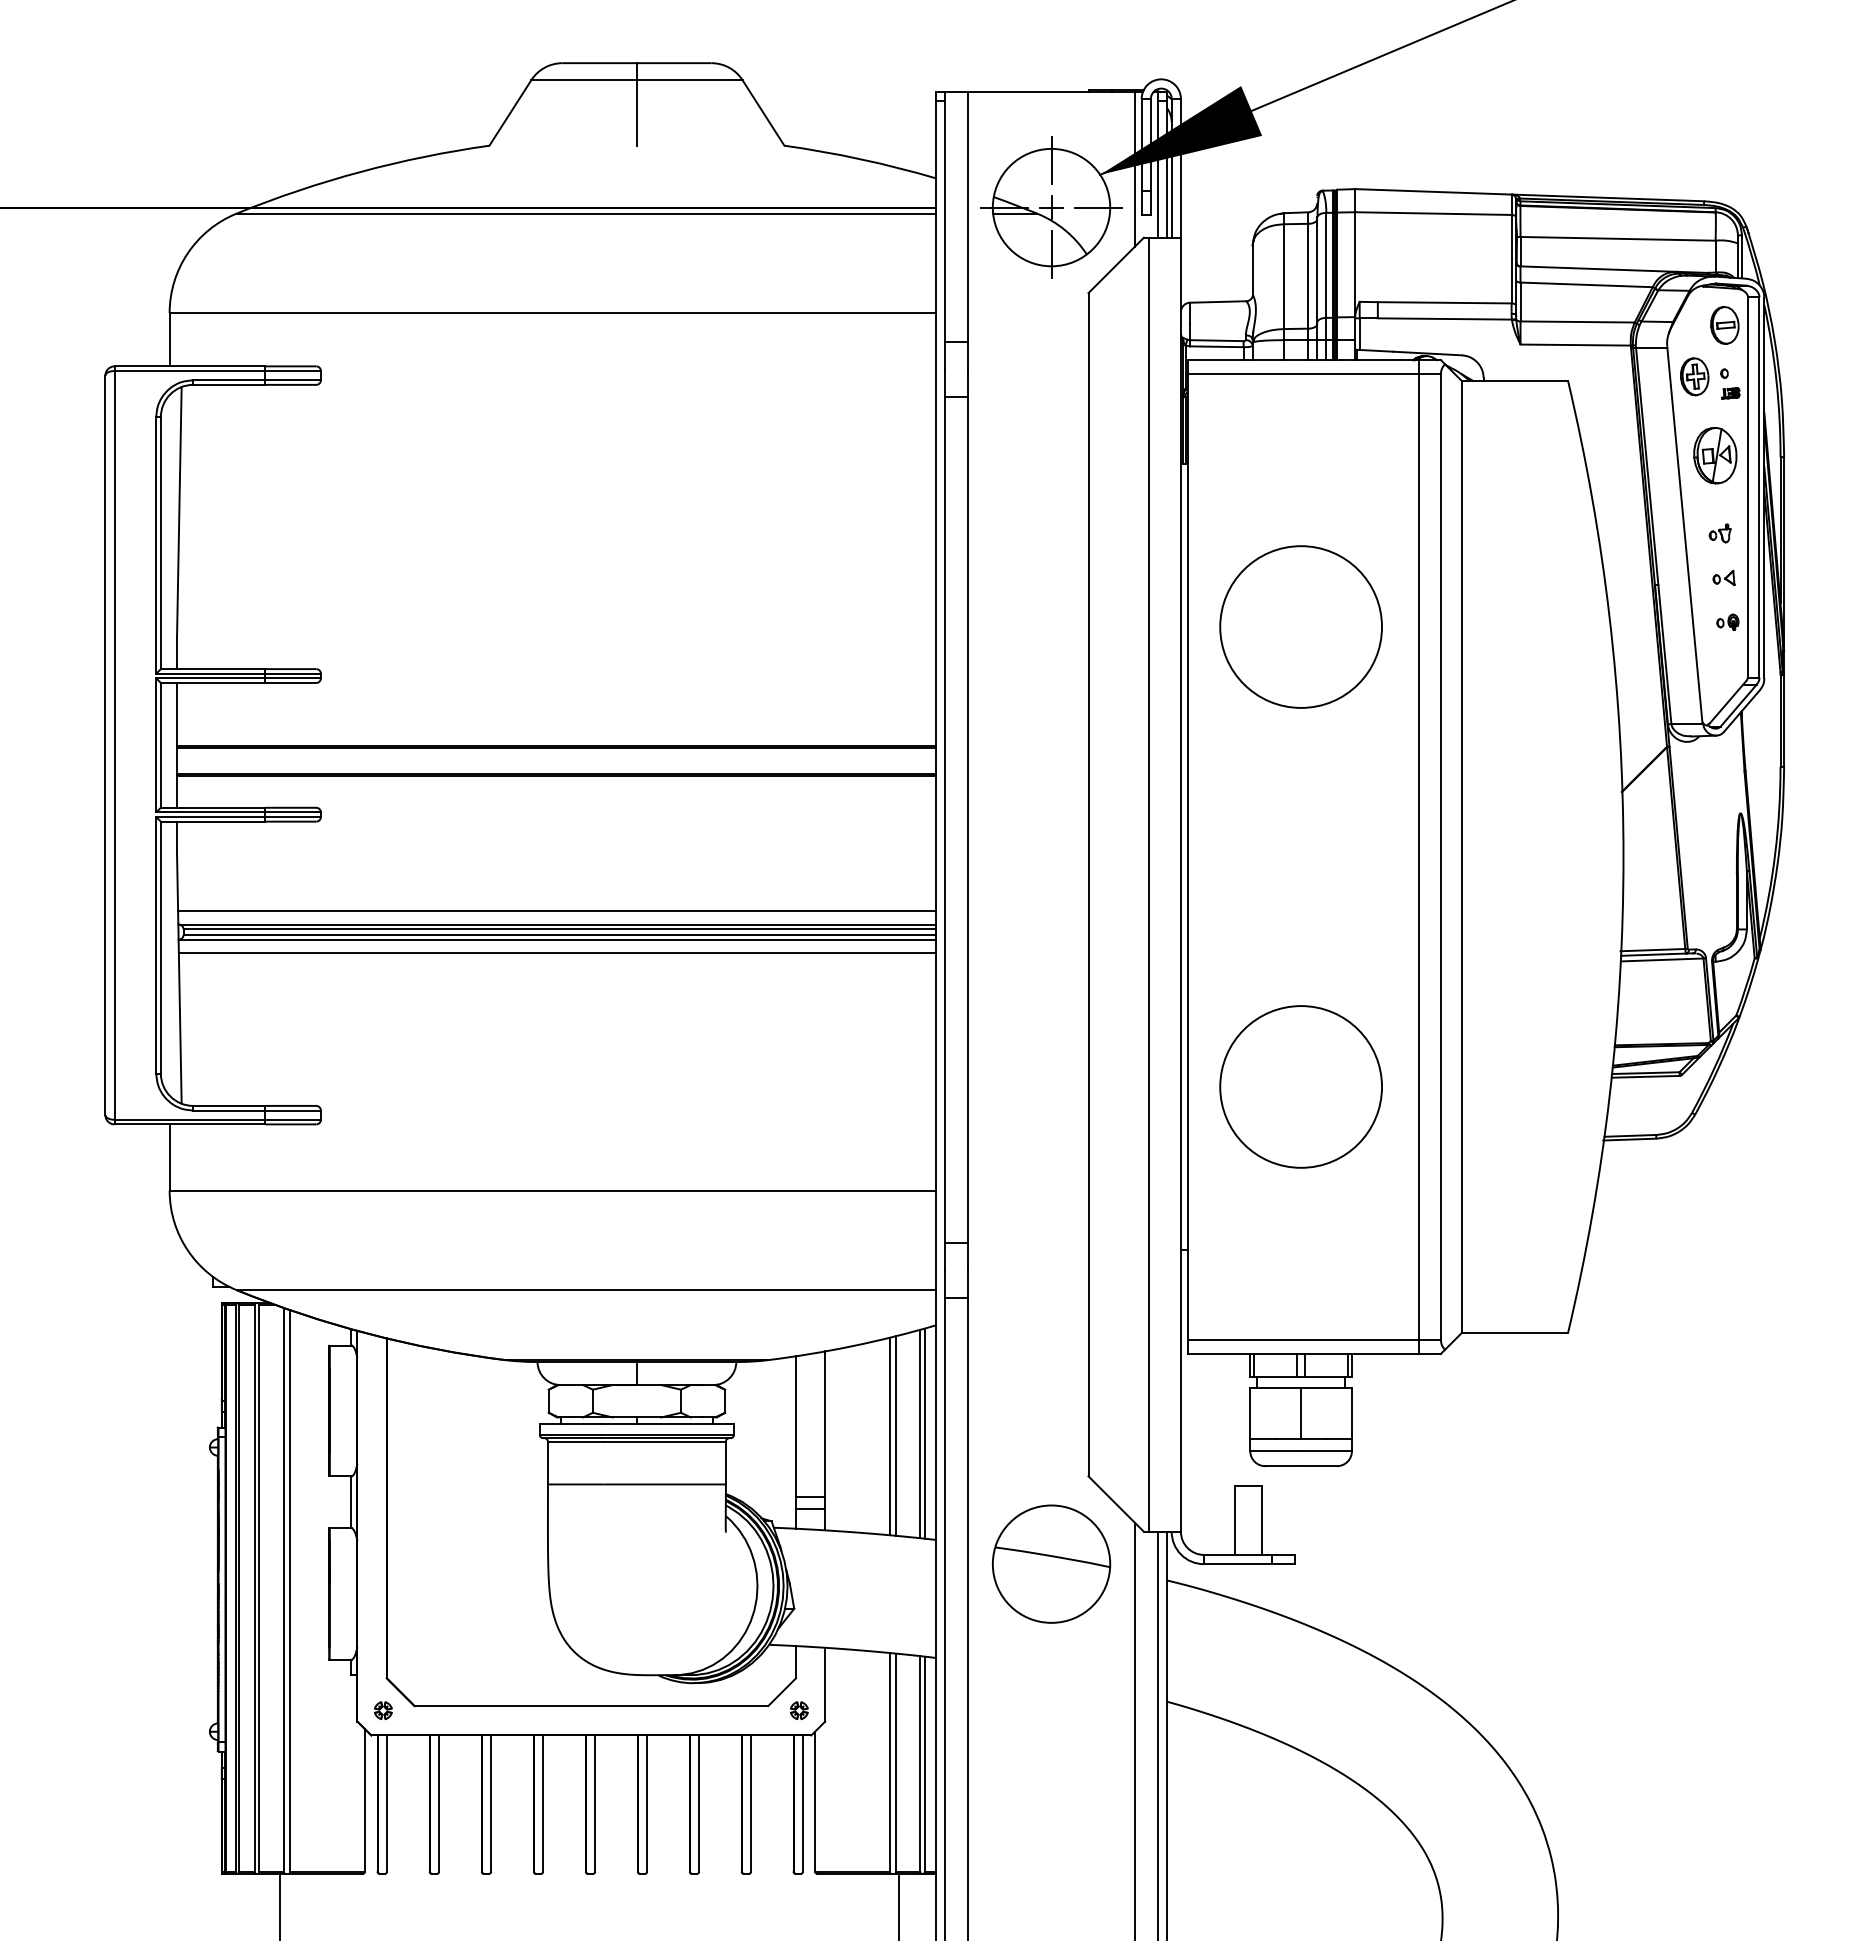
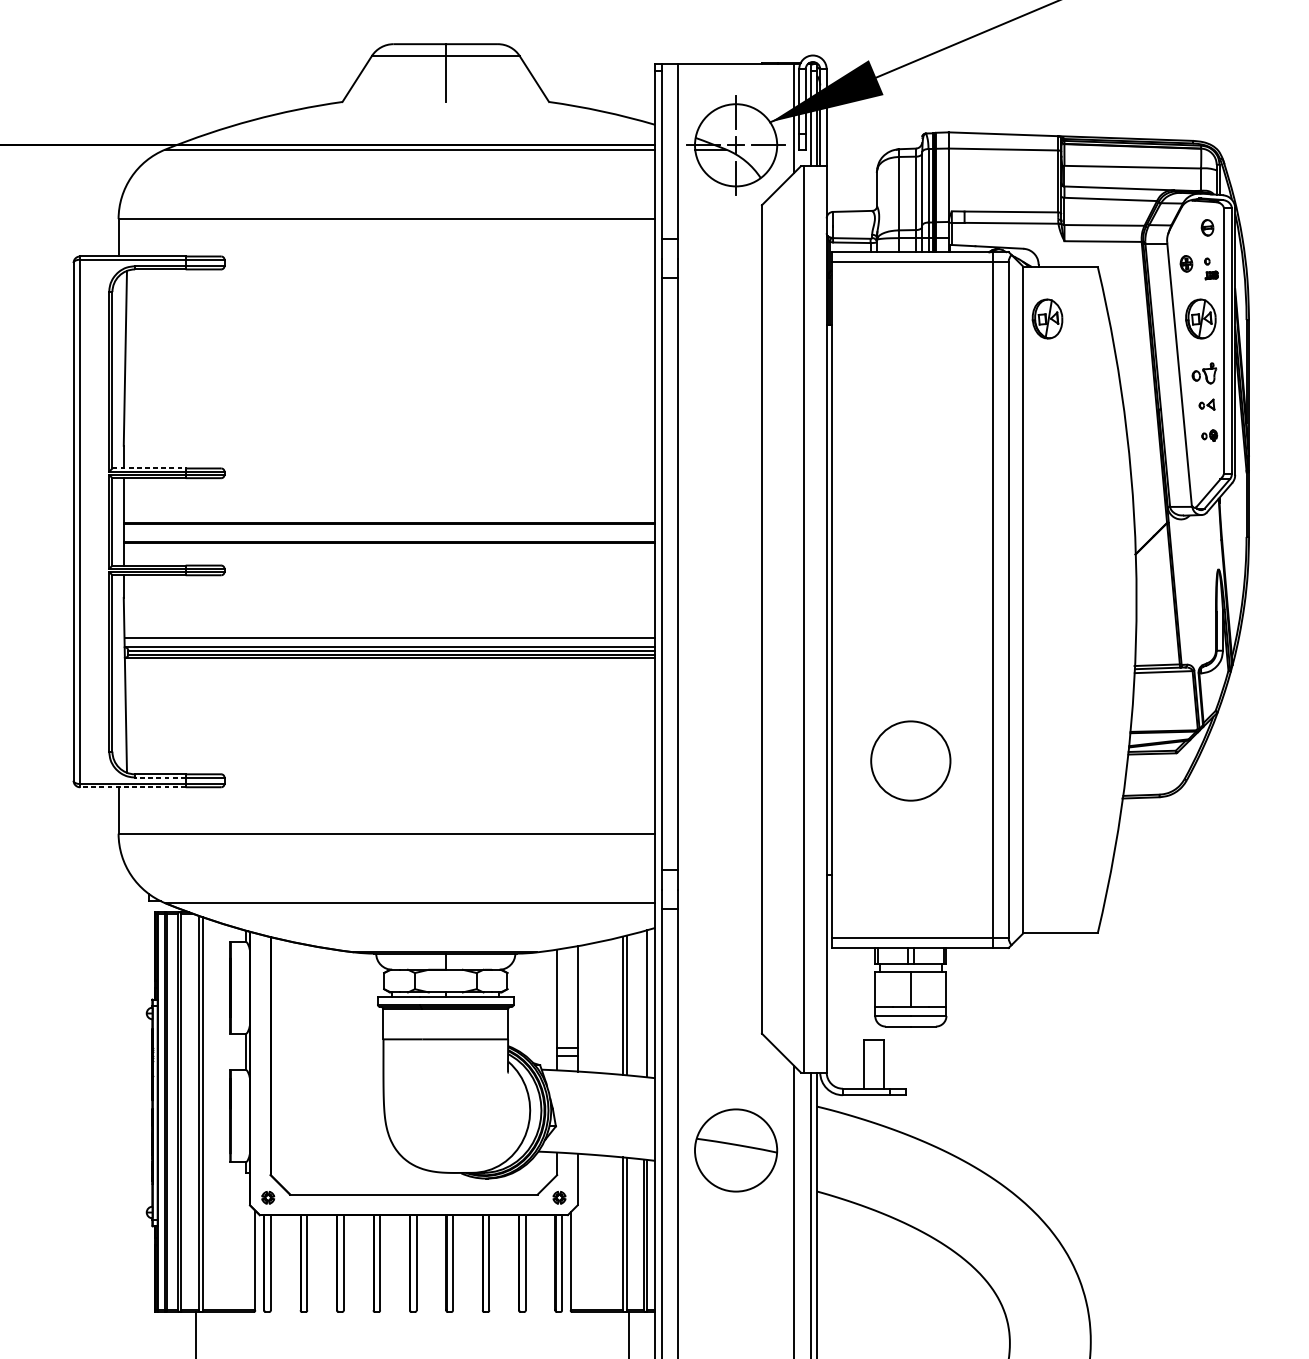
part: (1724, 325) -> (1207, 227), size x0.6
part: (1694, 376) -> (1186, 263), size x0.6
part: (1496, 455) -> (1047, 318), added
part: (1719, 533) -> (1203, 373), size x1.6
circle: (1300, 626) -> (910, 438), removed
line: (213, 669) -> (149, 468), solid -> dashed
line: (556, 952) -> (389, 666), removed
circle: (1300, 1086) -> (910, 760), size x0.7
line: (228, 1110) -> (159, 777), solid -> dashed
line: (189, 1124) -> (132, 787), solid -> dashed
line: (920, 1433) -> (644, 1003), removed
part: (1051, 1563) -> (736, 1150), moved

